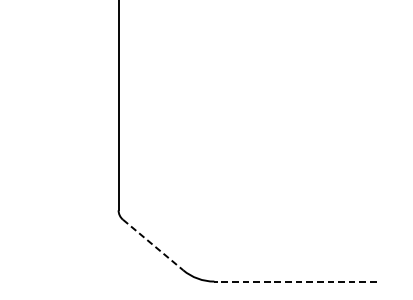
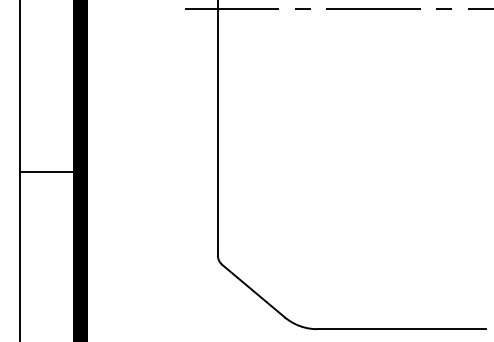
line: (152, 245) -> (253, 291), dashed -> solid
line: (294, 281) -> (400, 329), dashed -> solid

